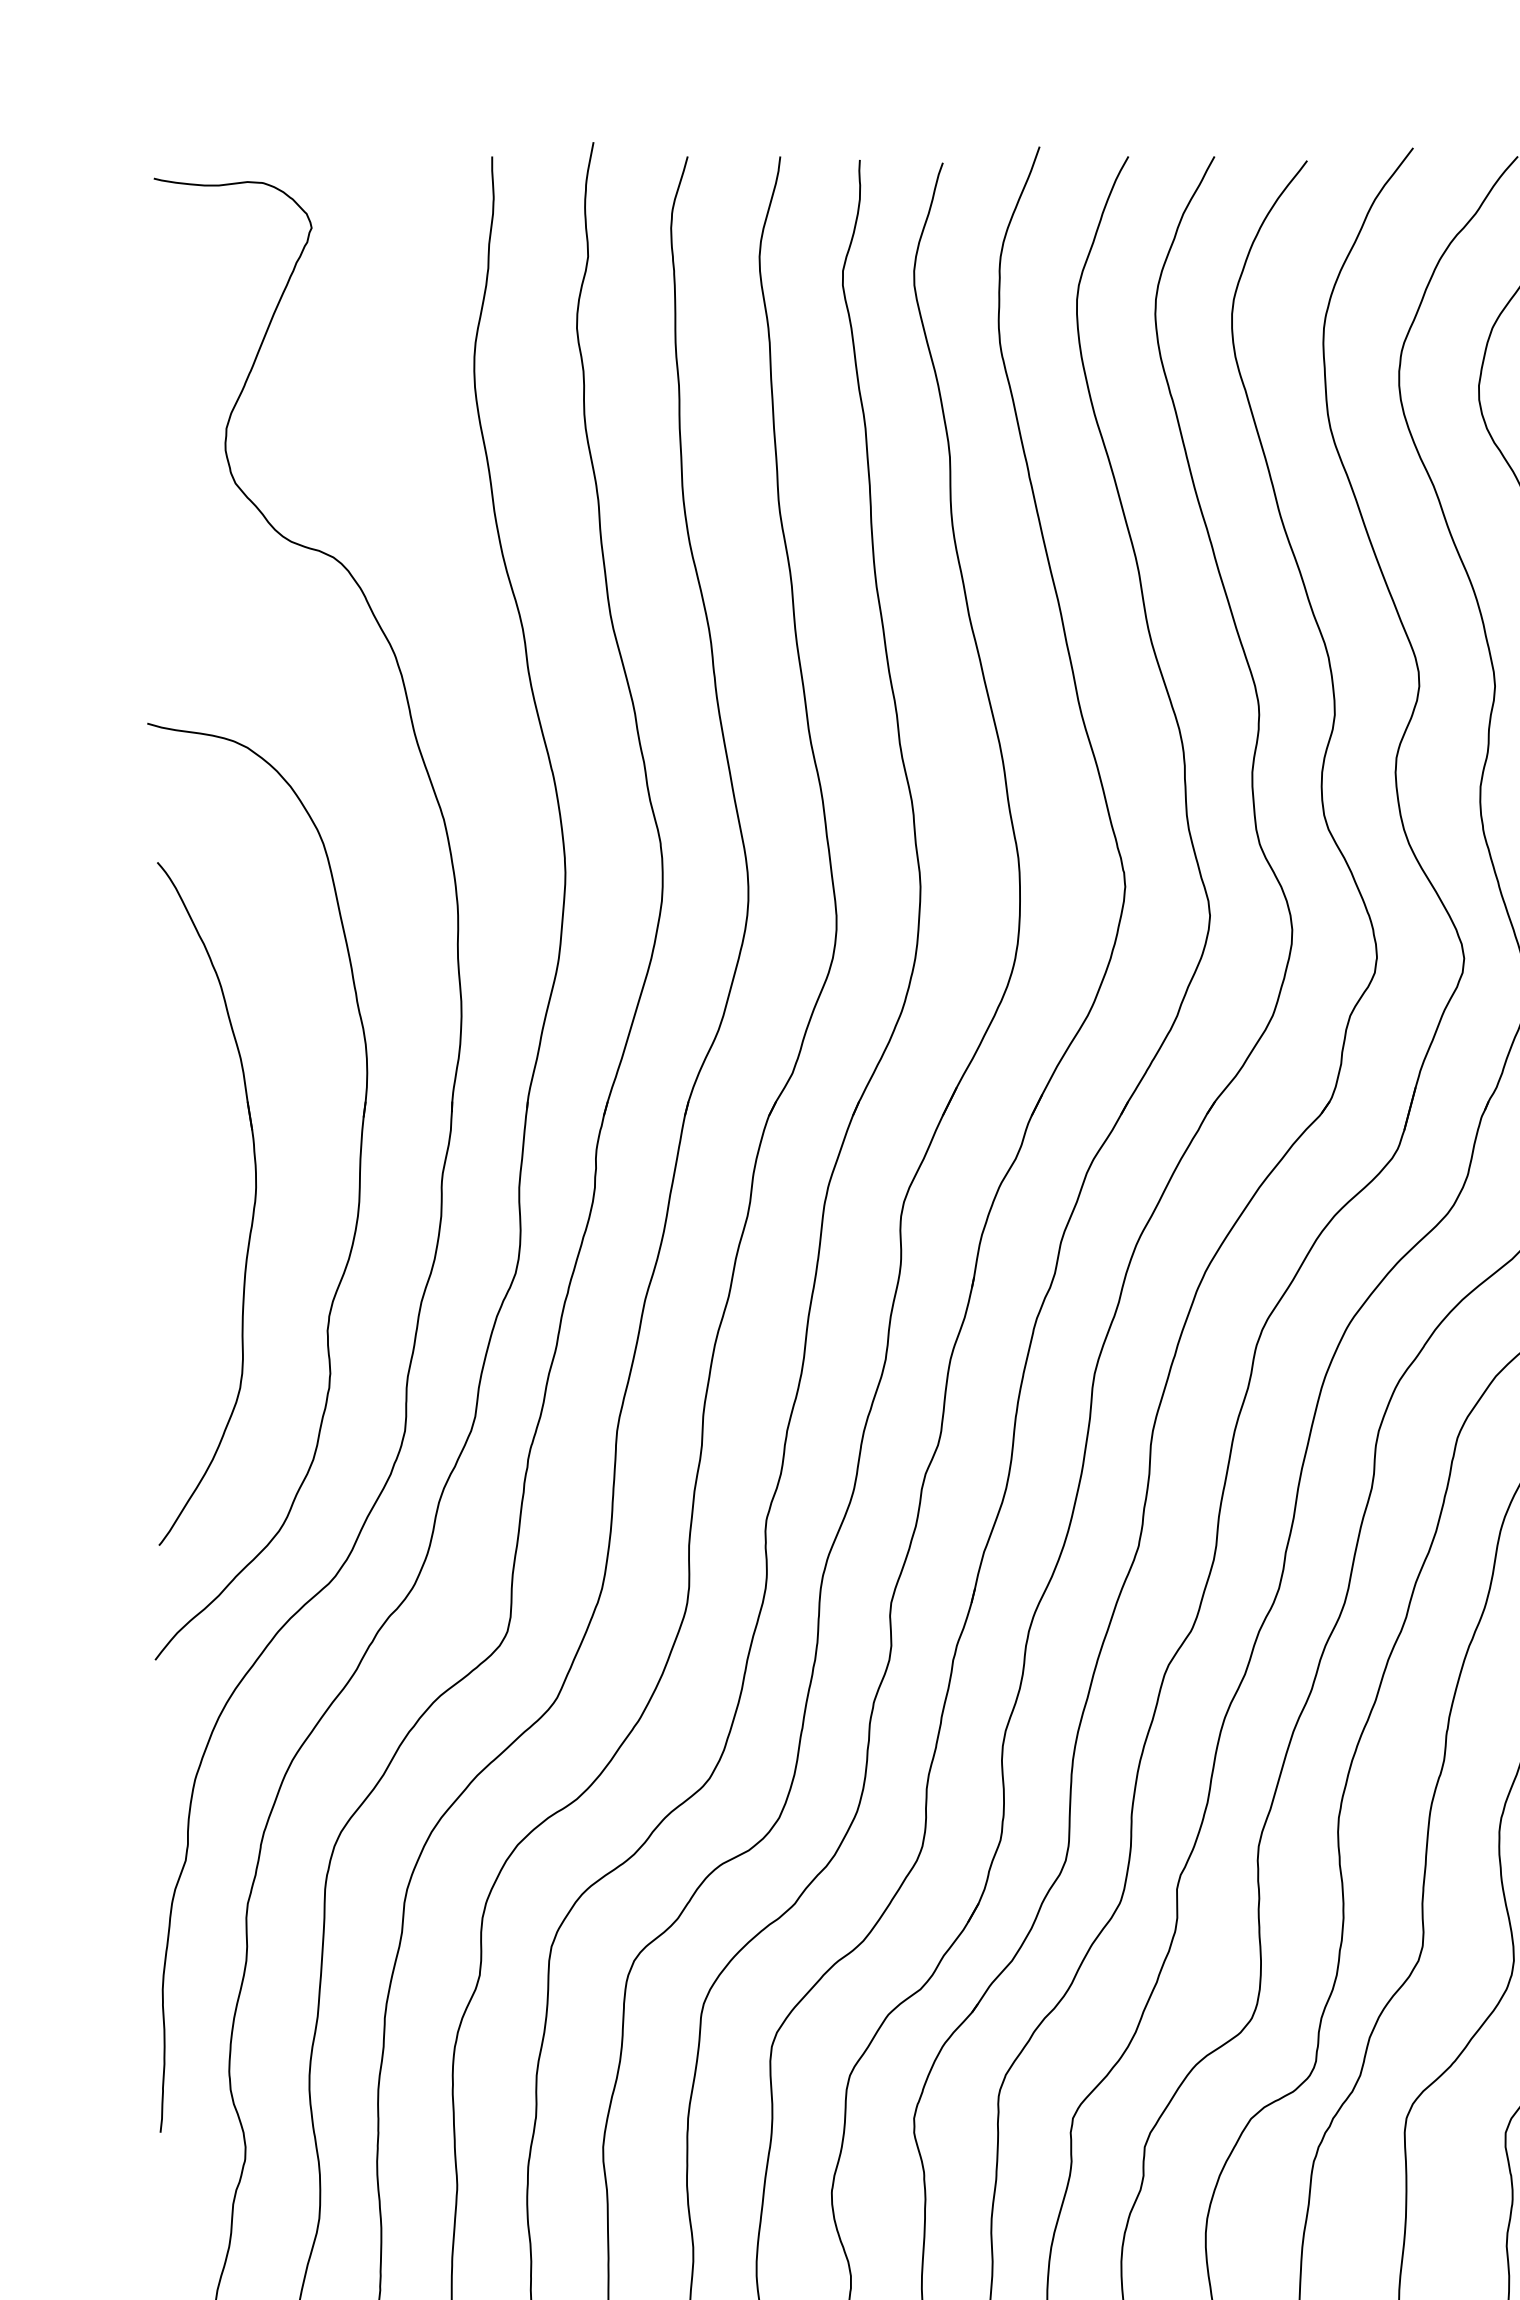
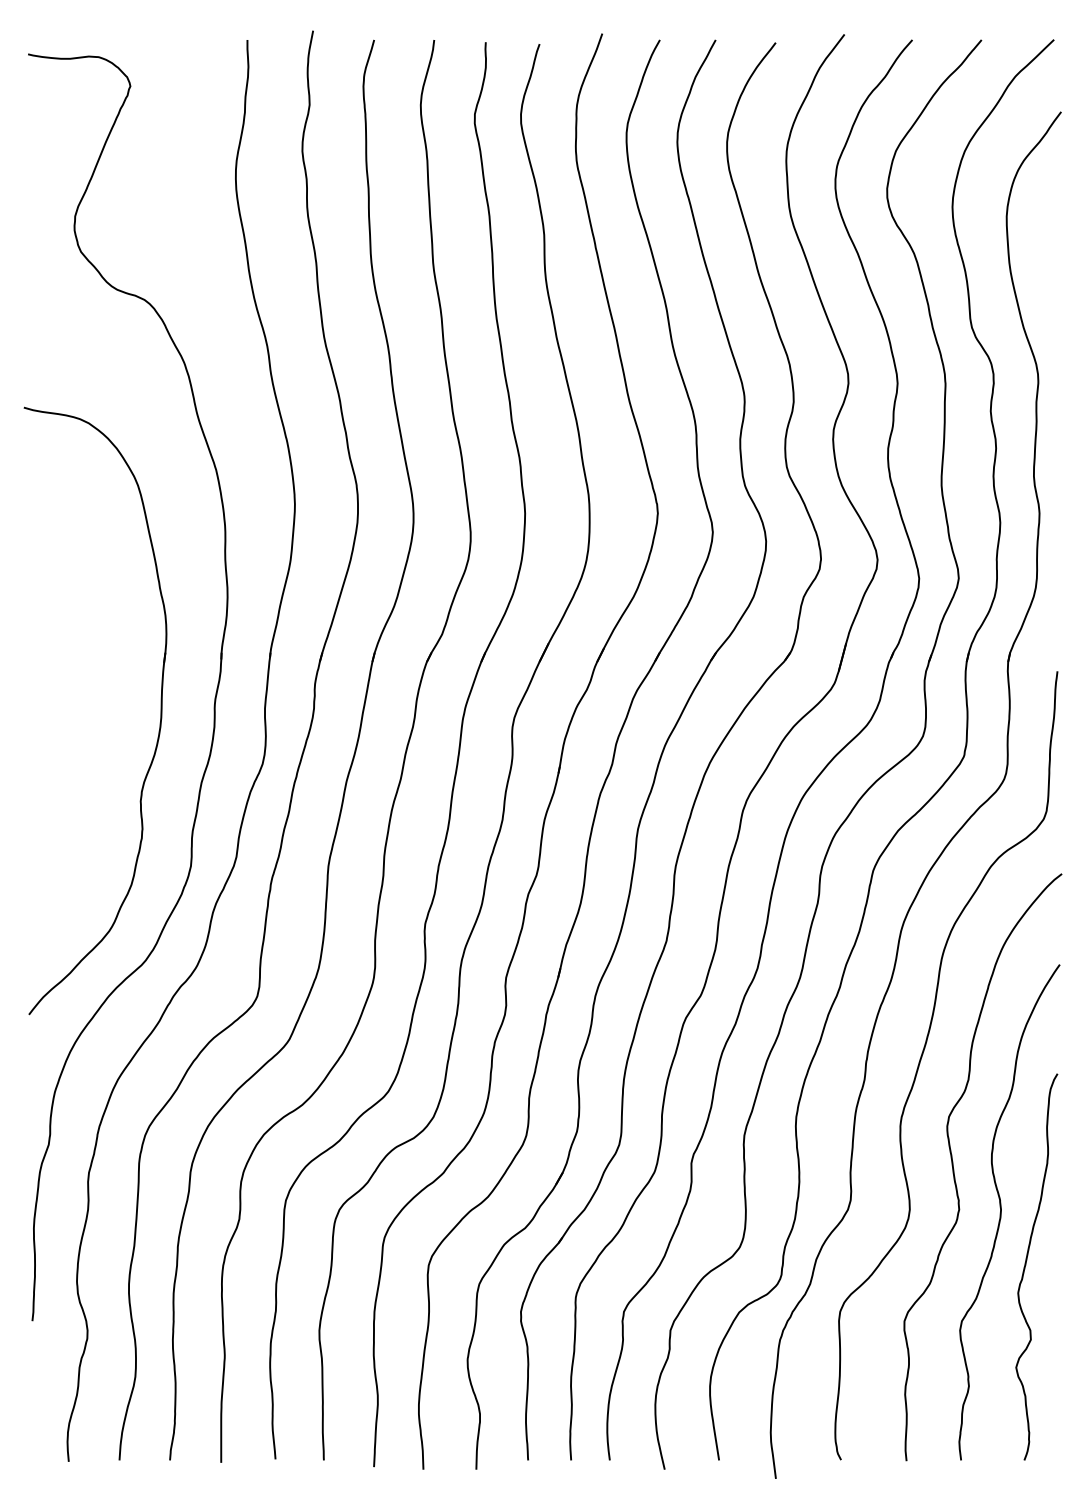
part: (251, 1212) -> (91, 724), removed

